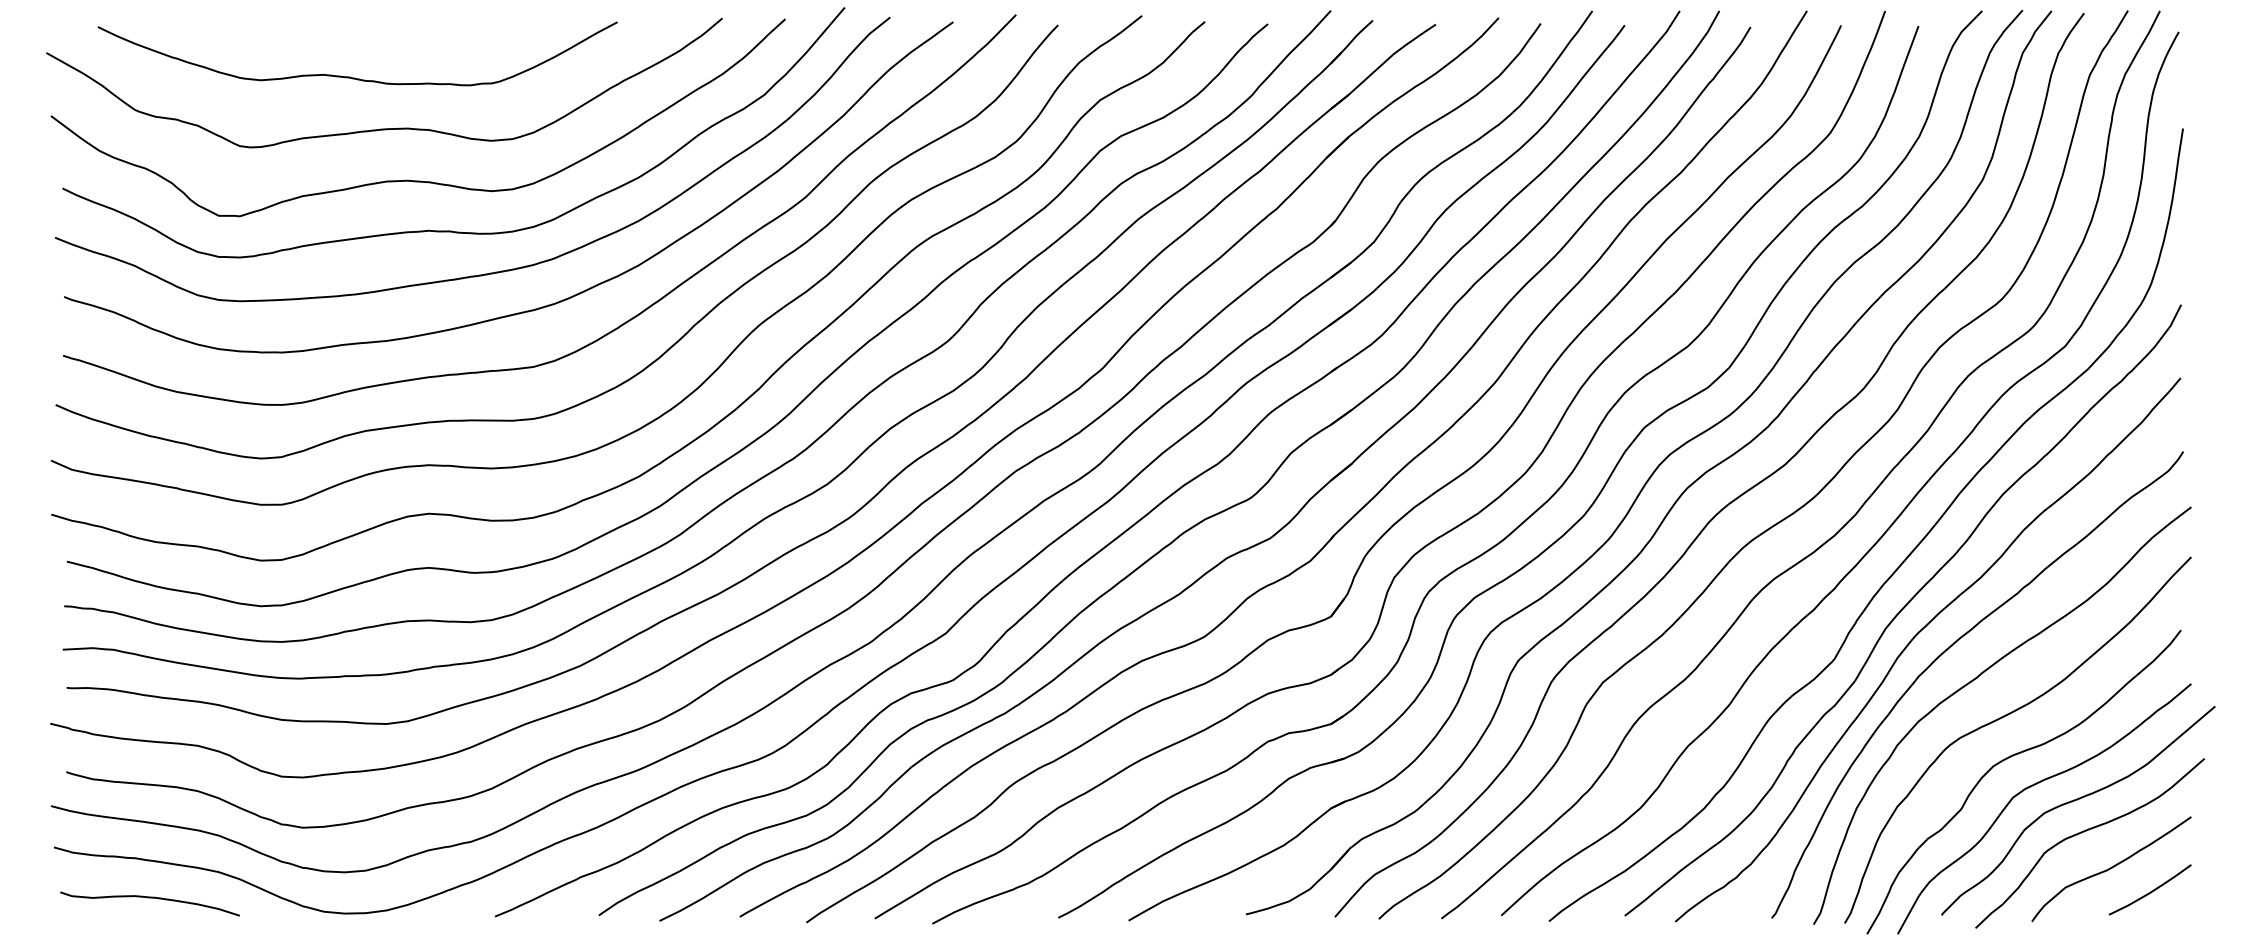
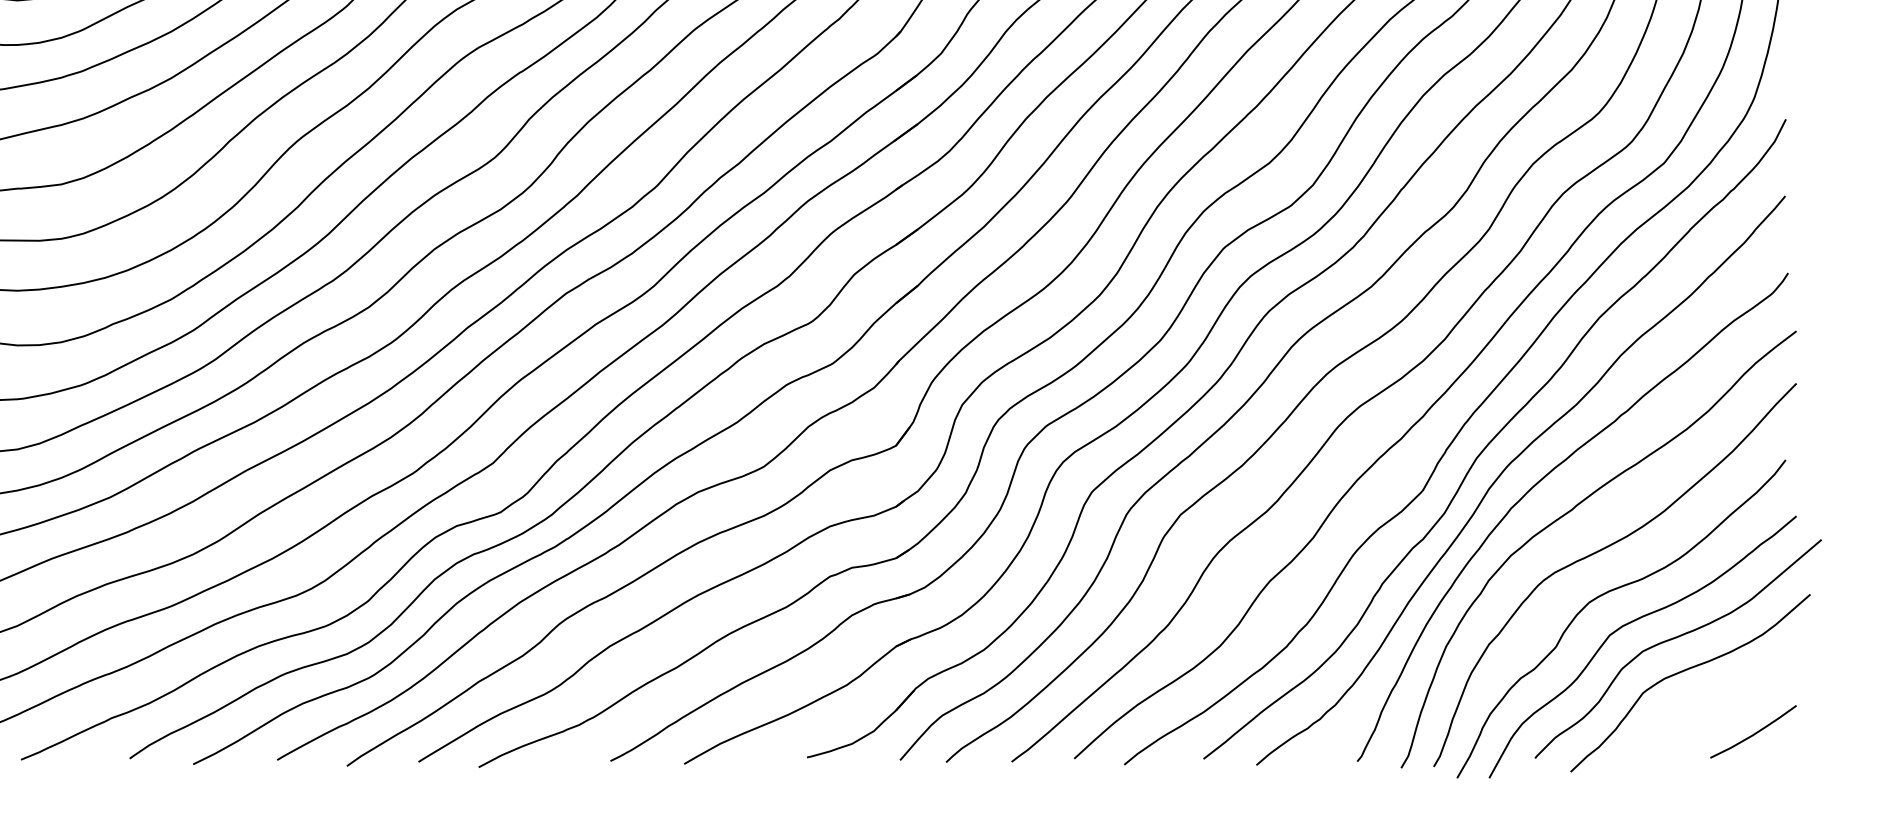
curve: (2111, 868) -> (1712, 709), removed

